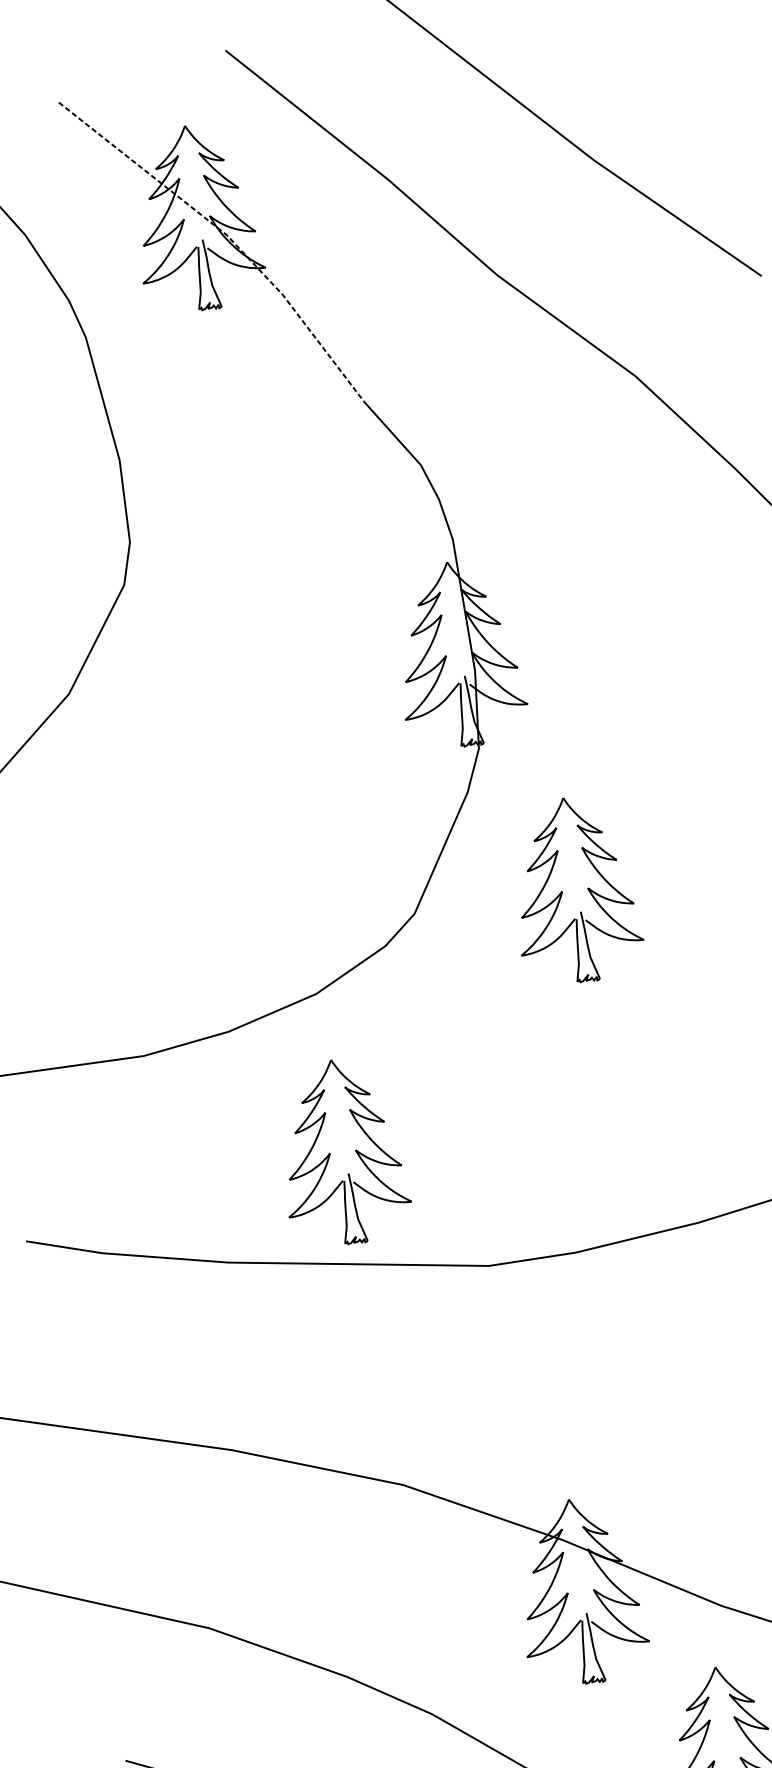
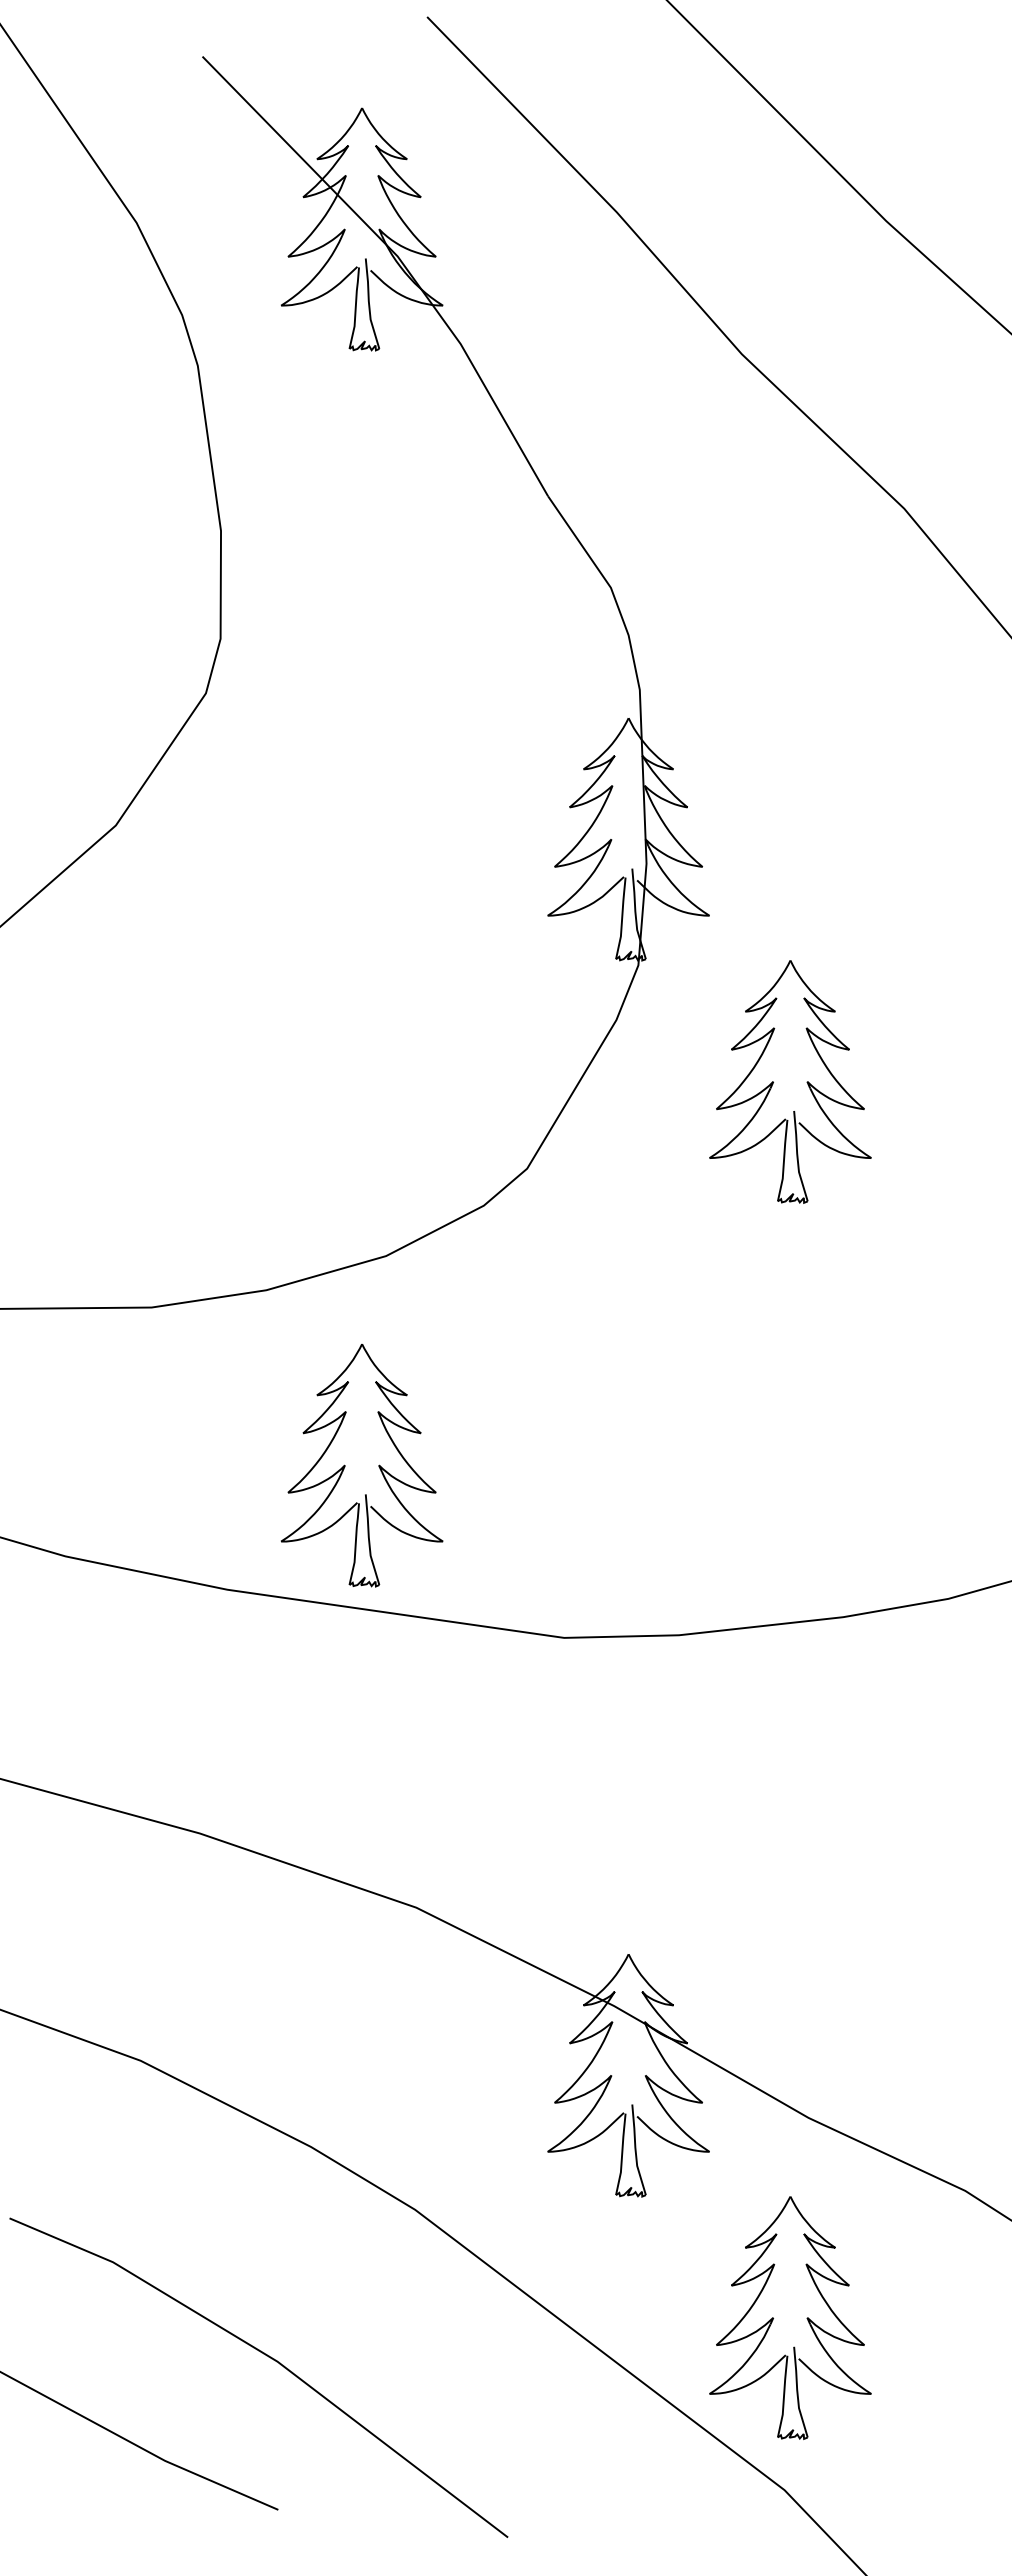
line: (227, 236) -> (398, 258), dashed -> solid
part: (587, 888) -> (806, 1082), moved
part: (355, 1150) -> (378, 1465), moved

